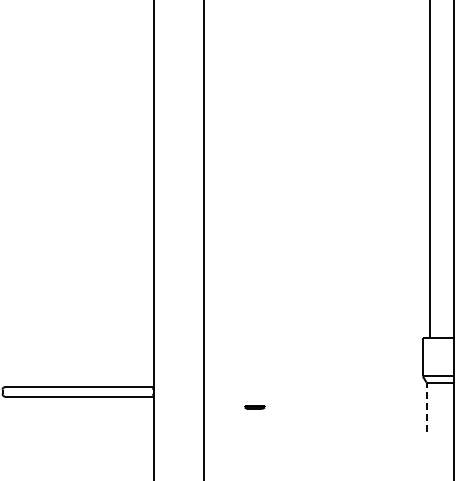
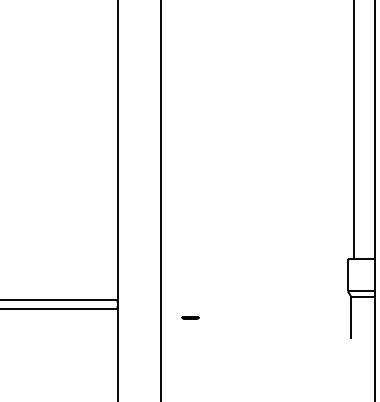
line: (254, 407) -> (190, 317), moved
line: (426, 407) -> (351, 317), dashed -> solid

